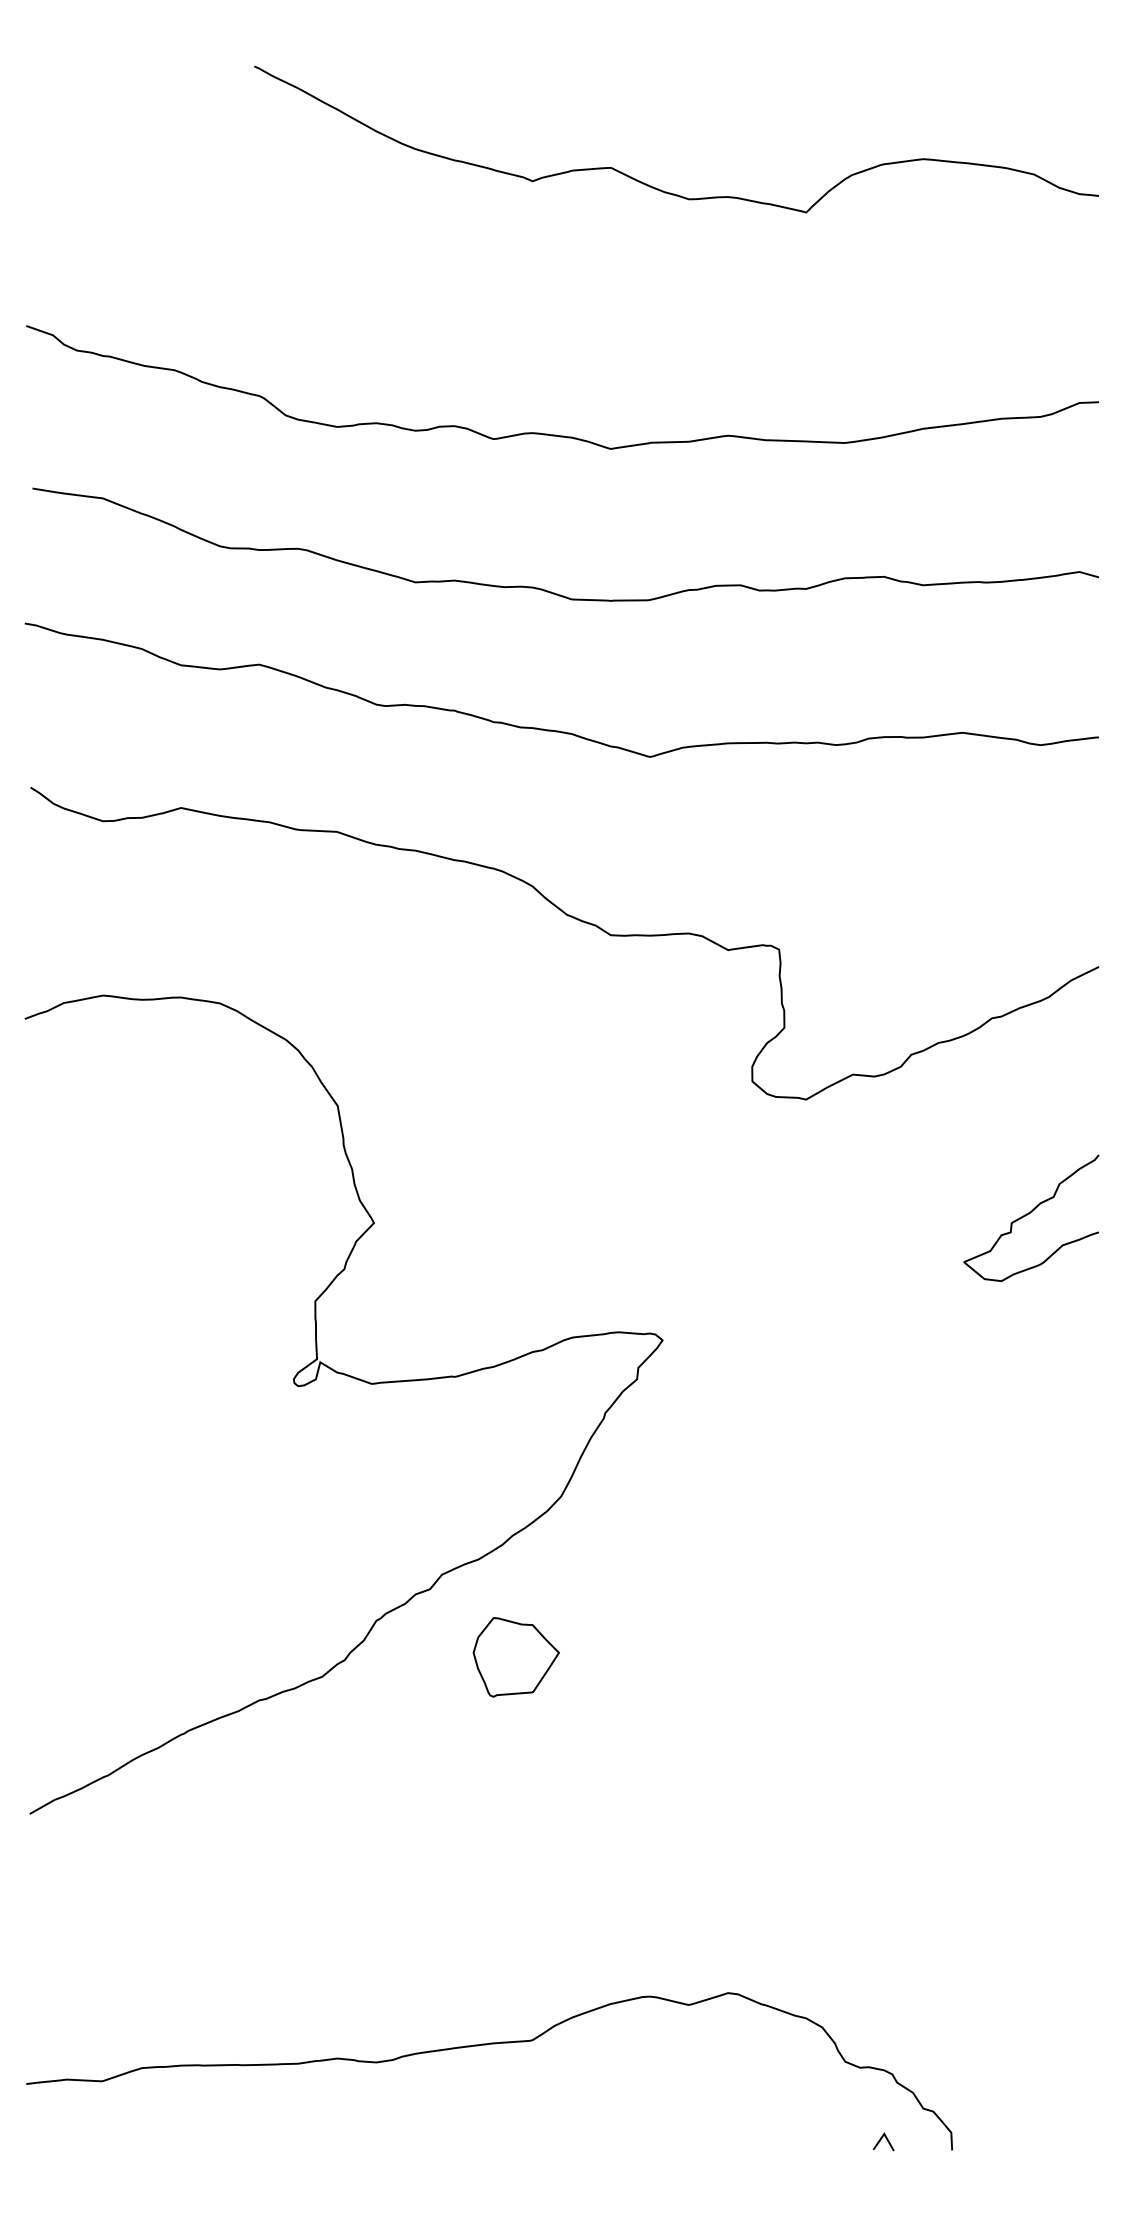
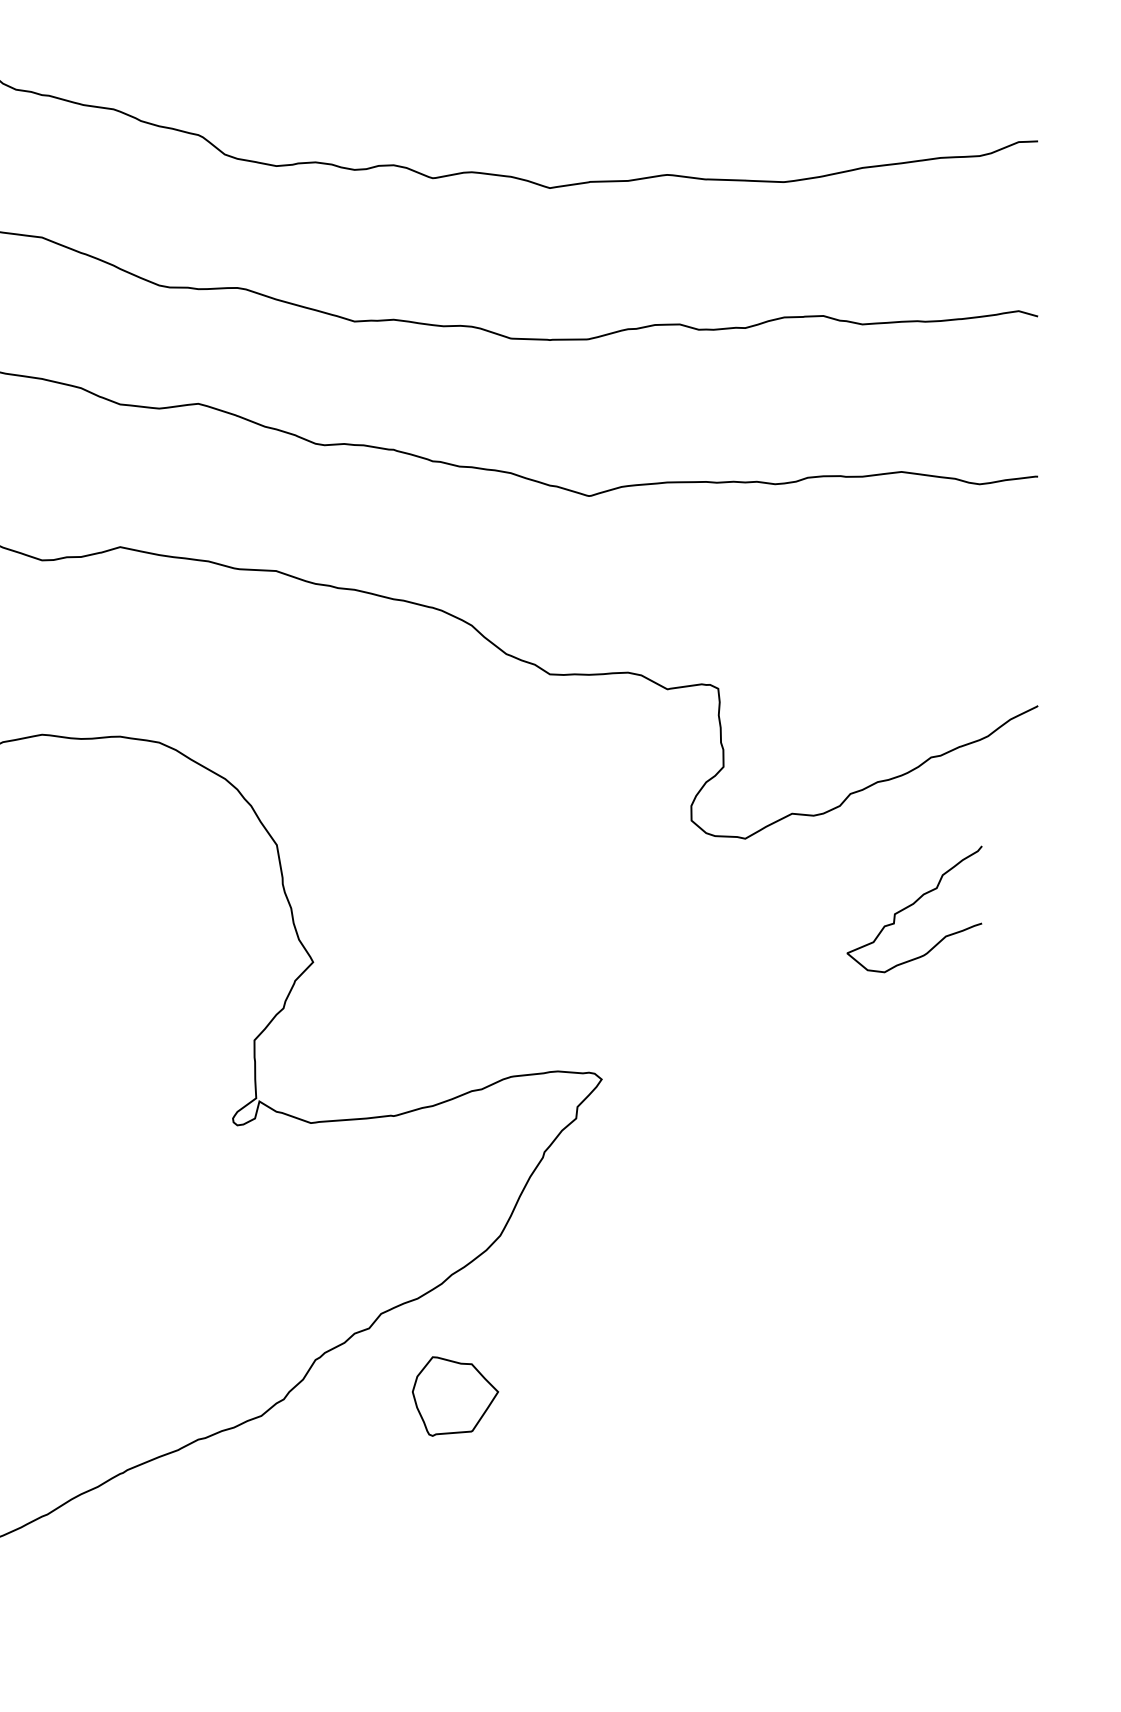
curve: (1029, 1214) -> (912, 905), moved

